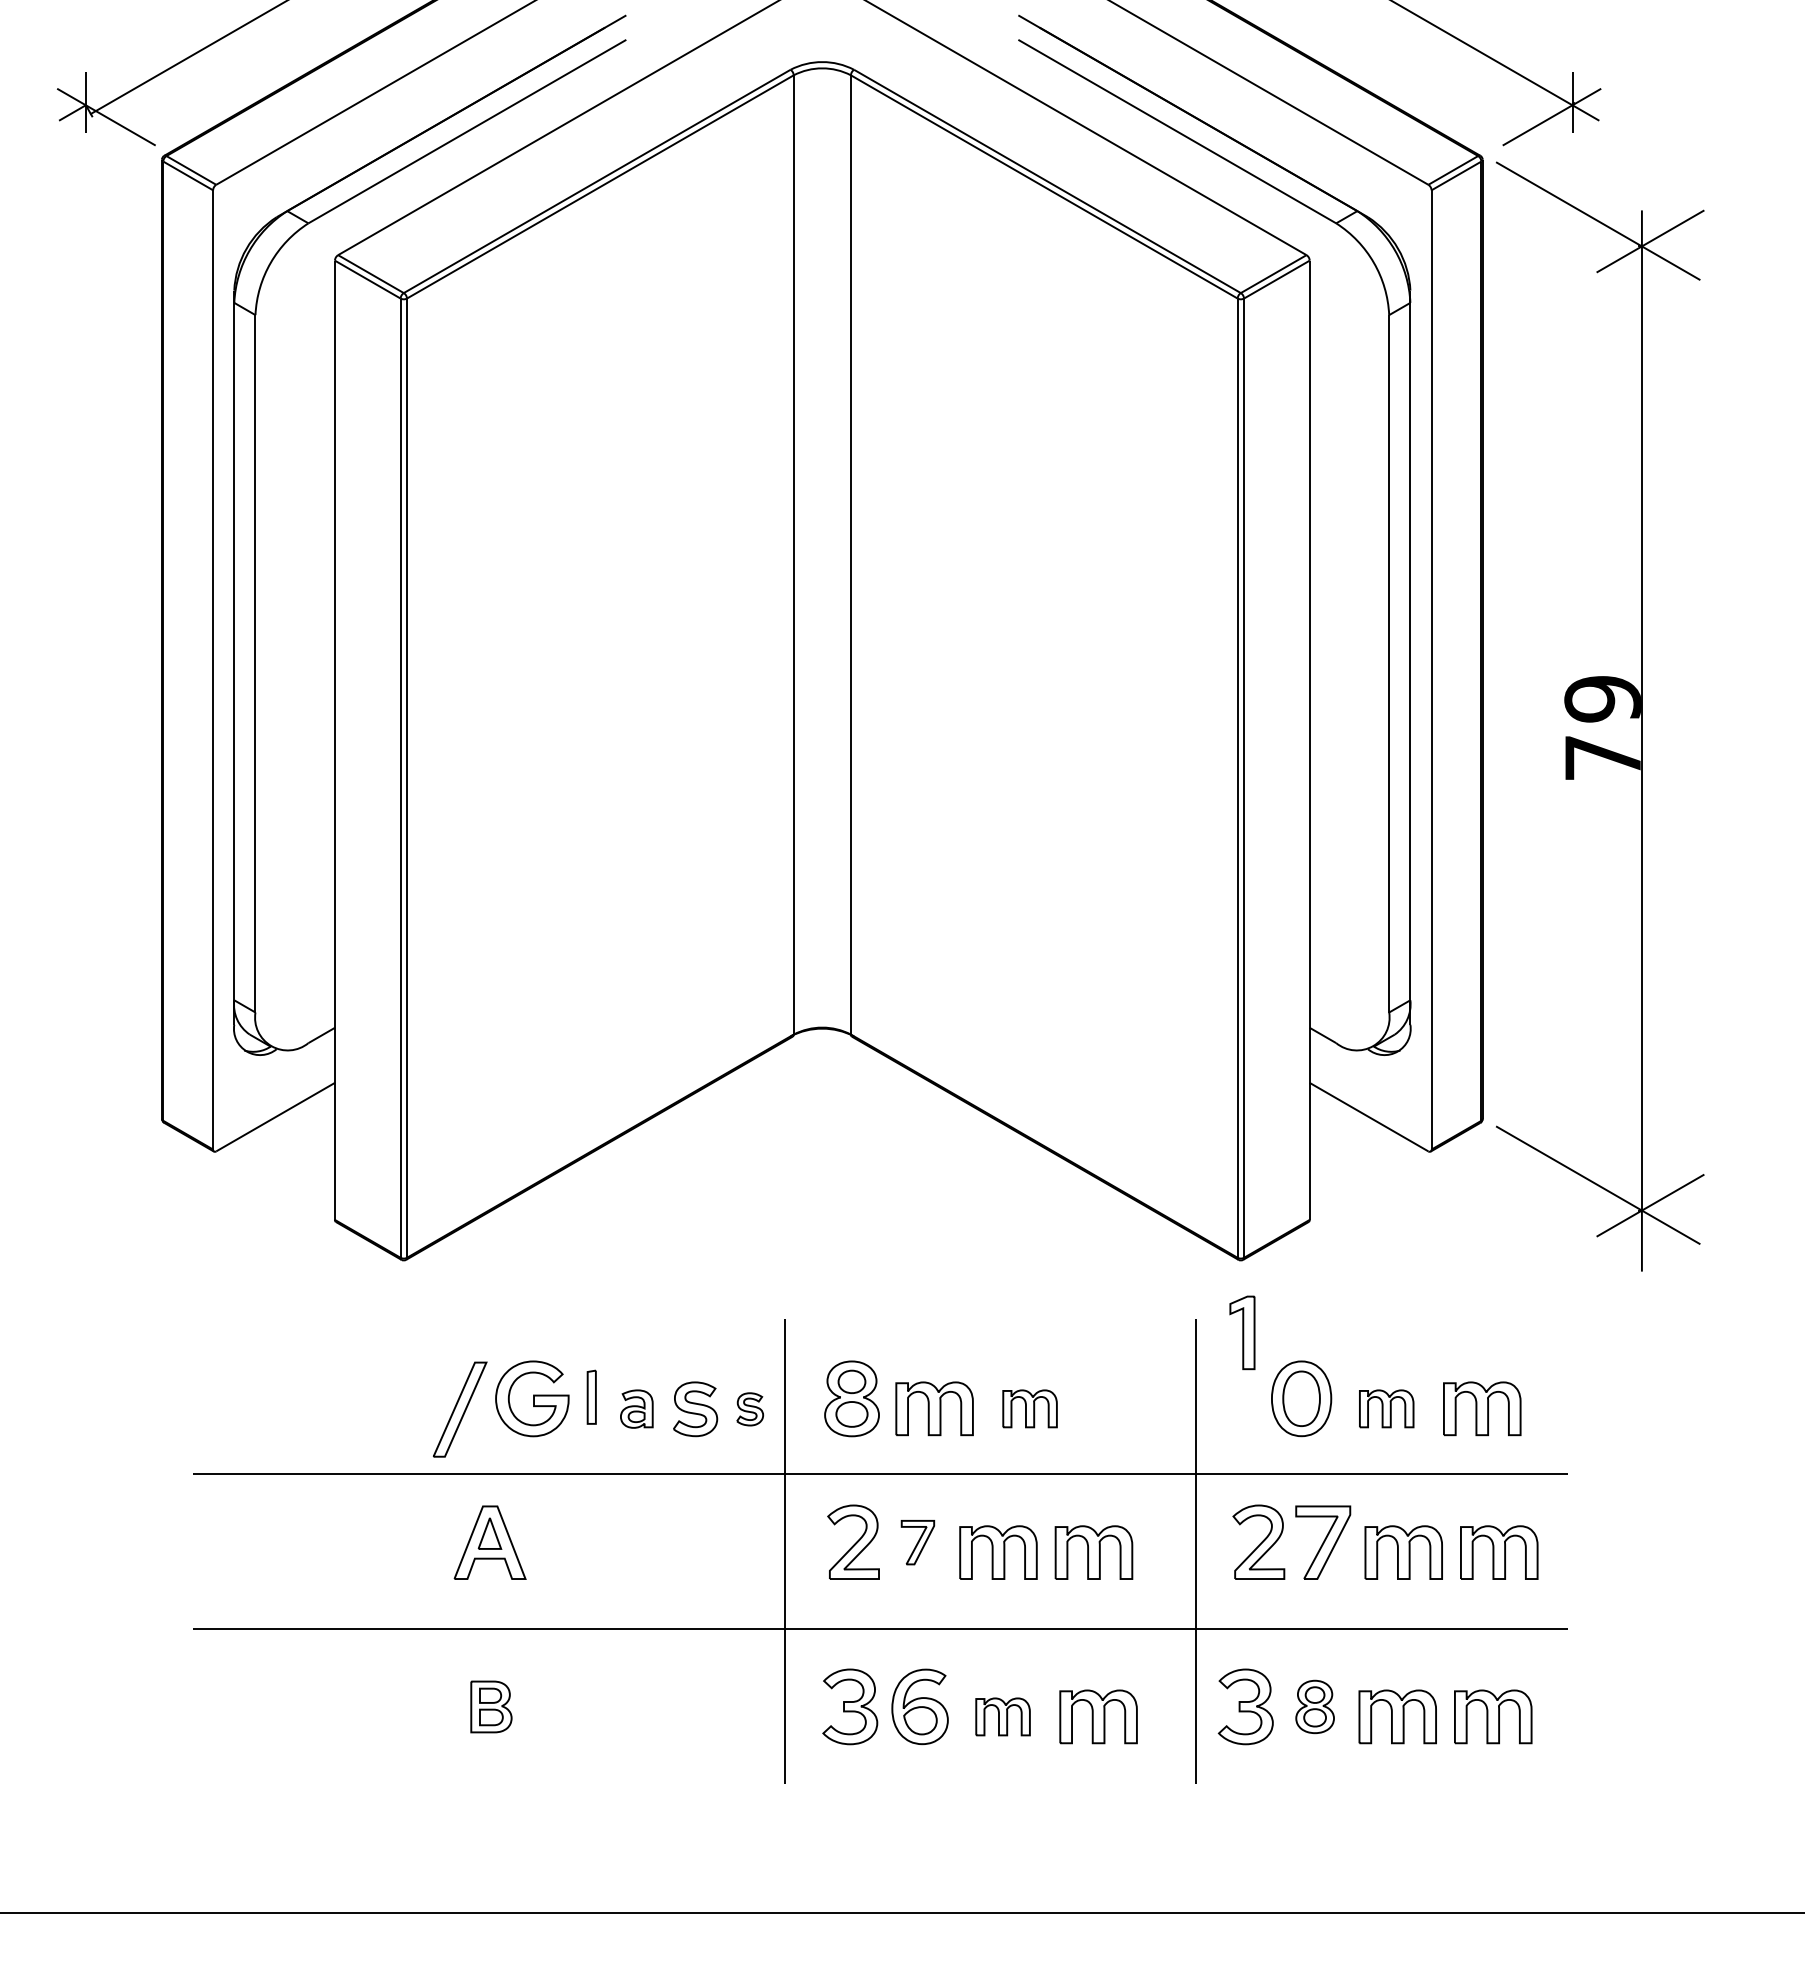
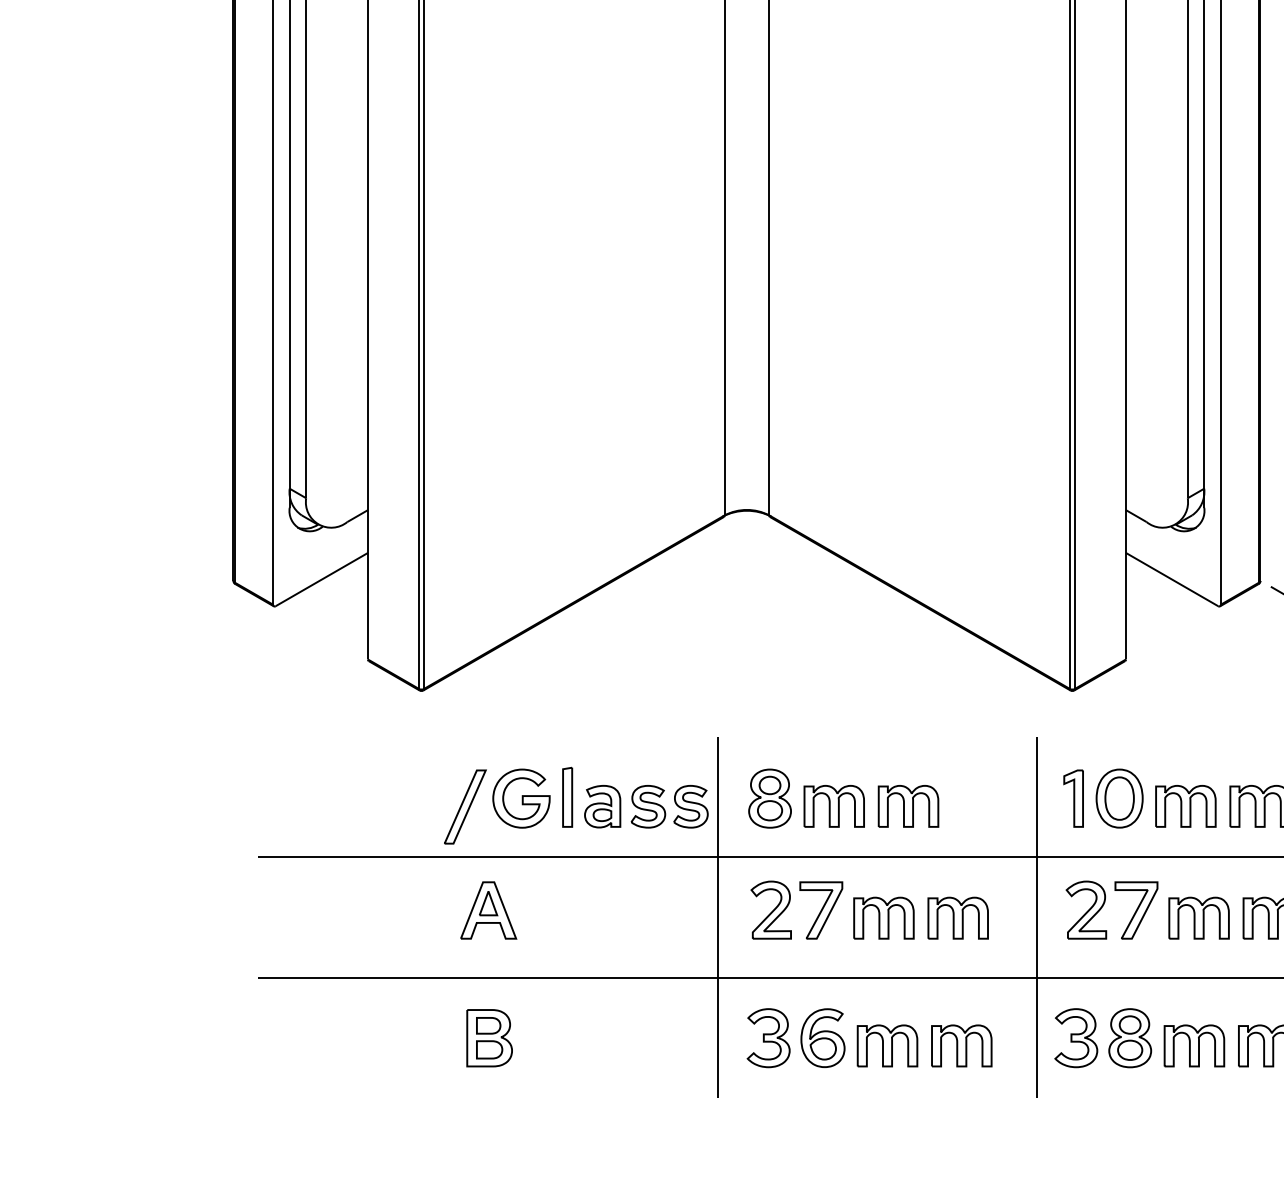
part: (1242, 1332) -> (1073, 798), moved
part: (591, 1397) -> (567, 797), size x1.43
part: (636, 1408) -> (602, 806), size x1.43
part: (1029, 1408) -> (908, 806), size x1.43
part: (1386, 1408) -> (1185, 806), size x1.43
part: (749, 1409) -> (690, 806), size x1.67
part: (917, 1542) -> (820, 910), size x1.67
part: (491, 1706) -> (489, 1037), size x1.43
part: (1314, 1706) -> (1129, 1037), size x1.43
part: (1002, 1716) -> (887, 1045), size x1.43

